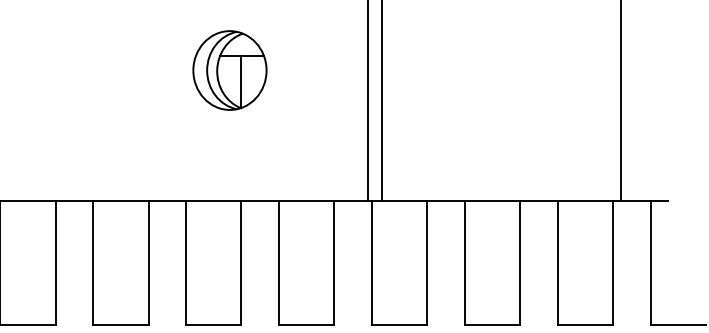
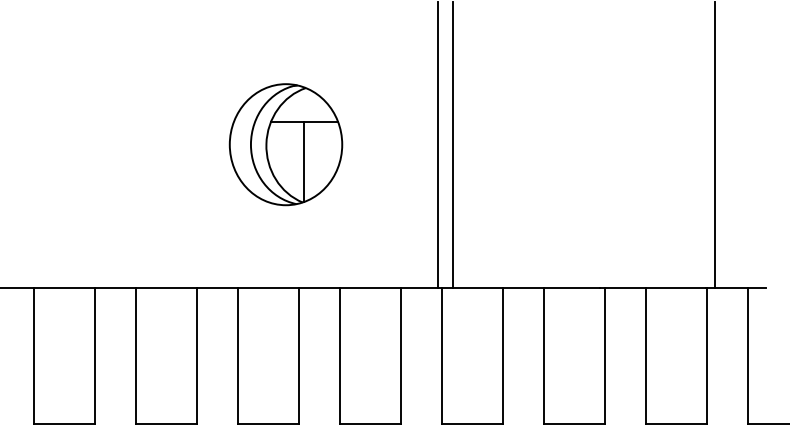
part: (230, 70) -> (286, 144), size x1.4

